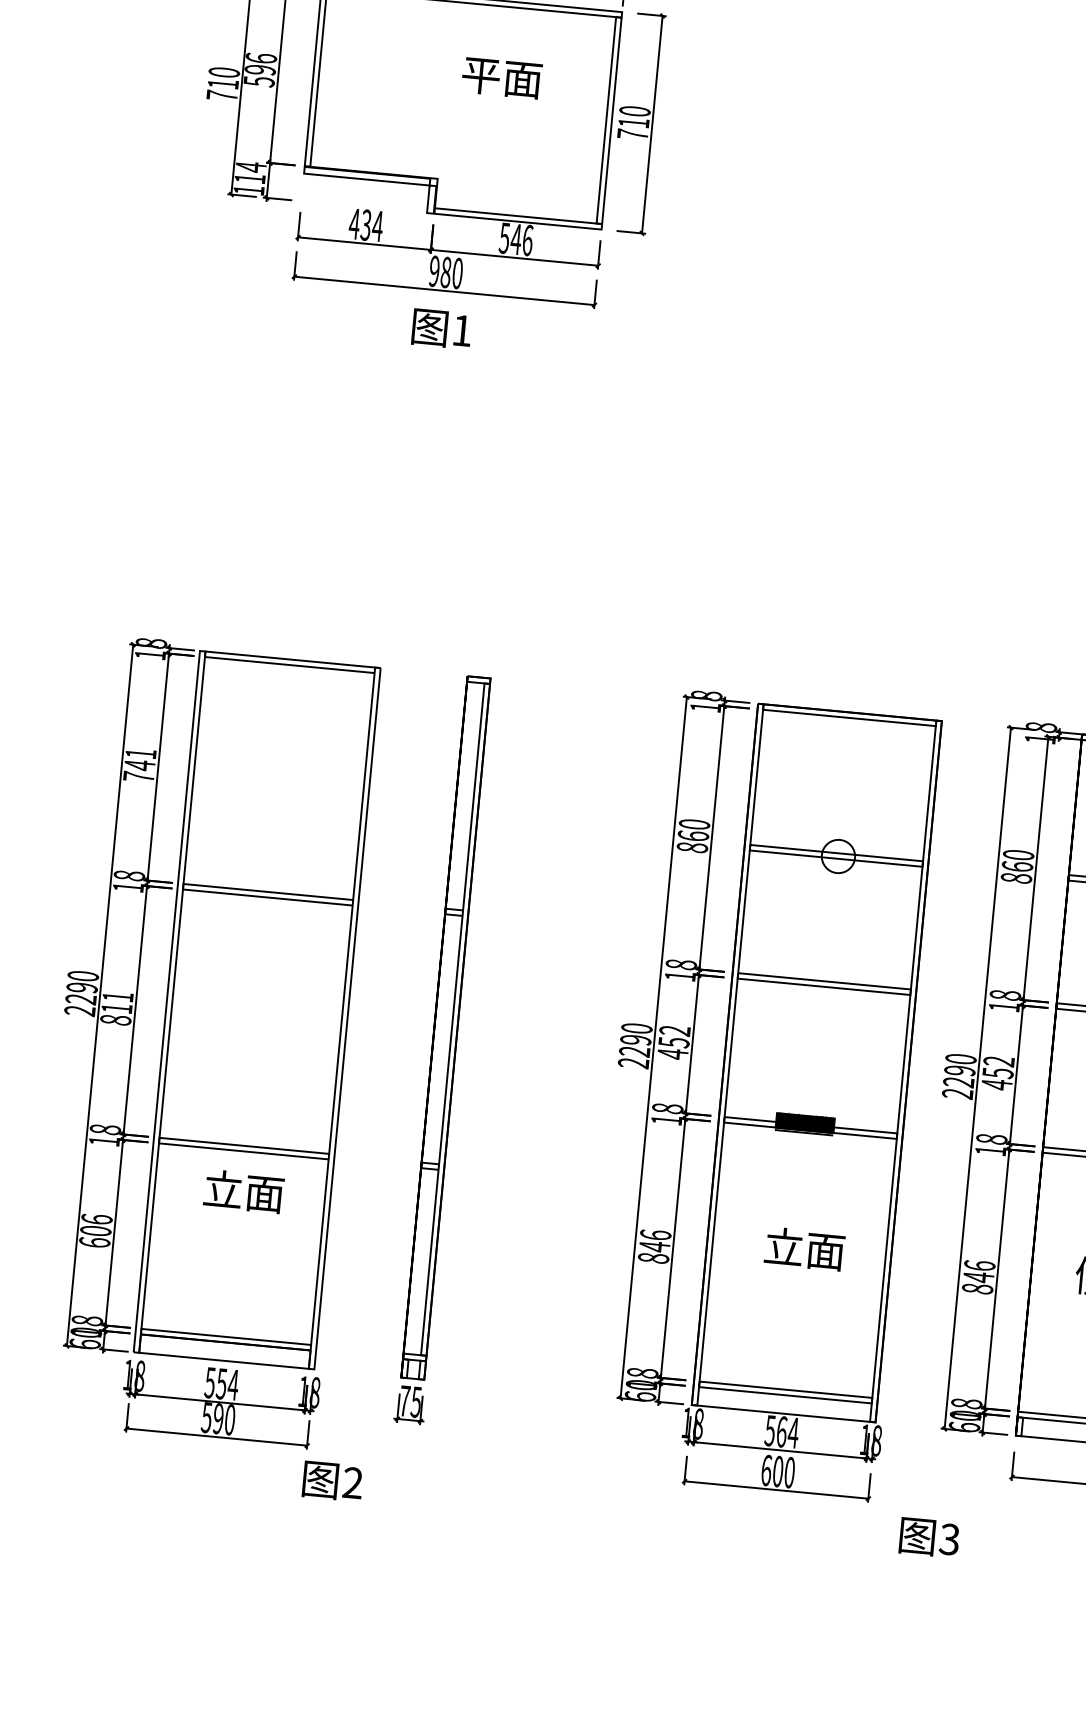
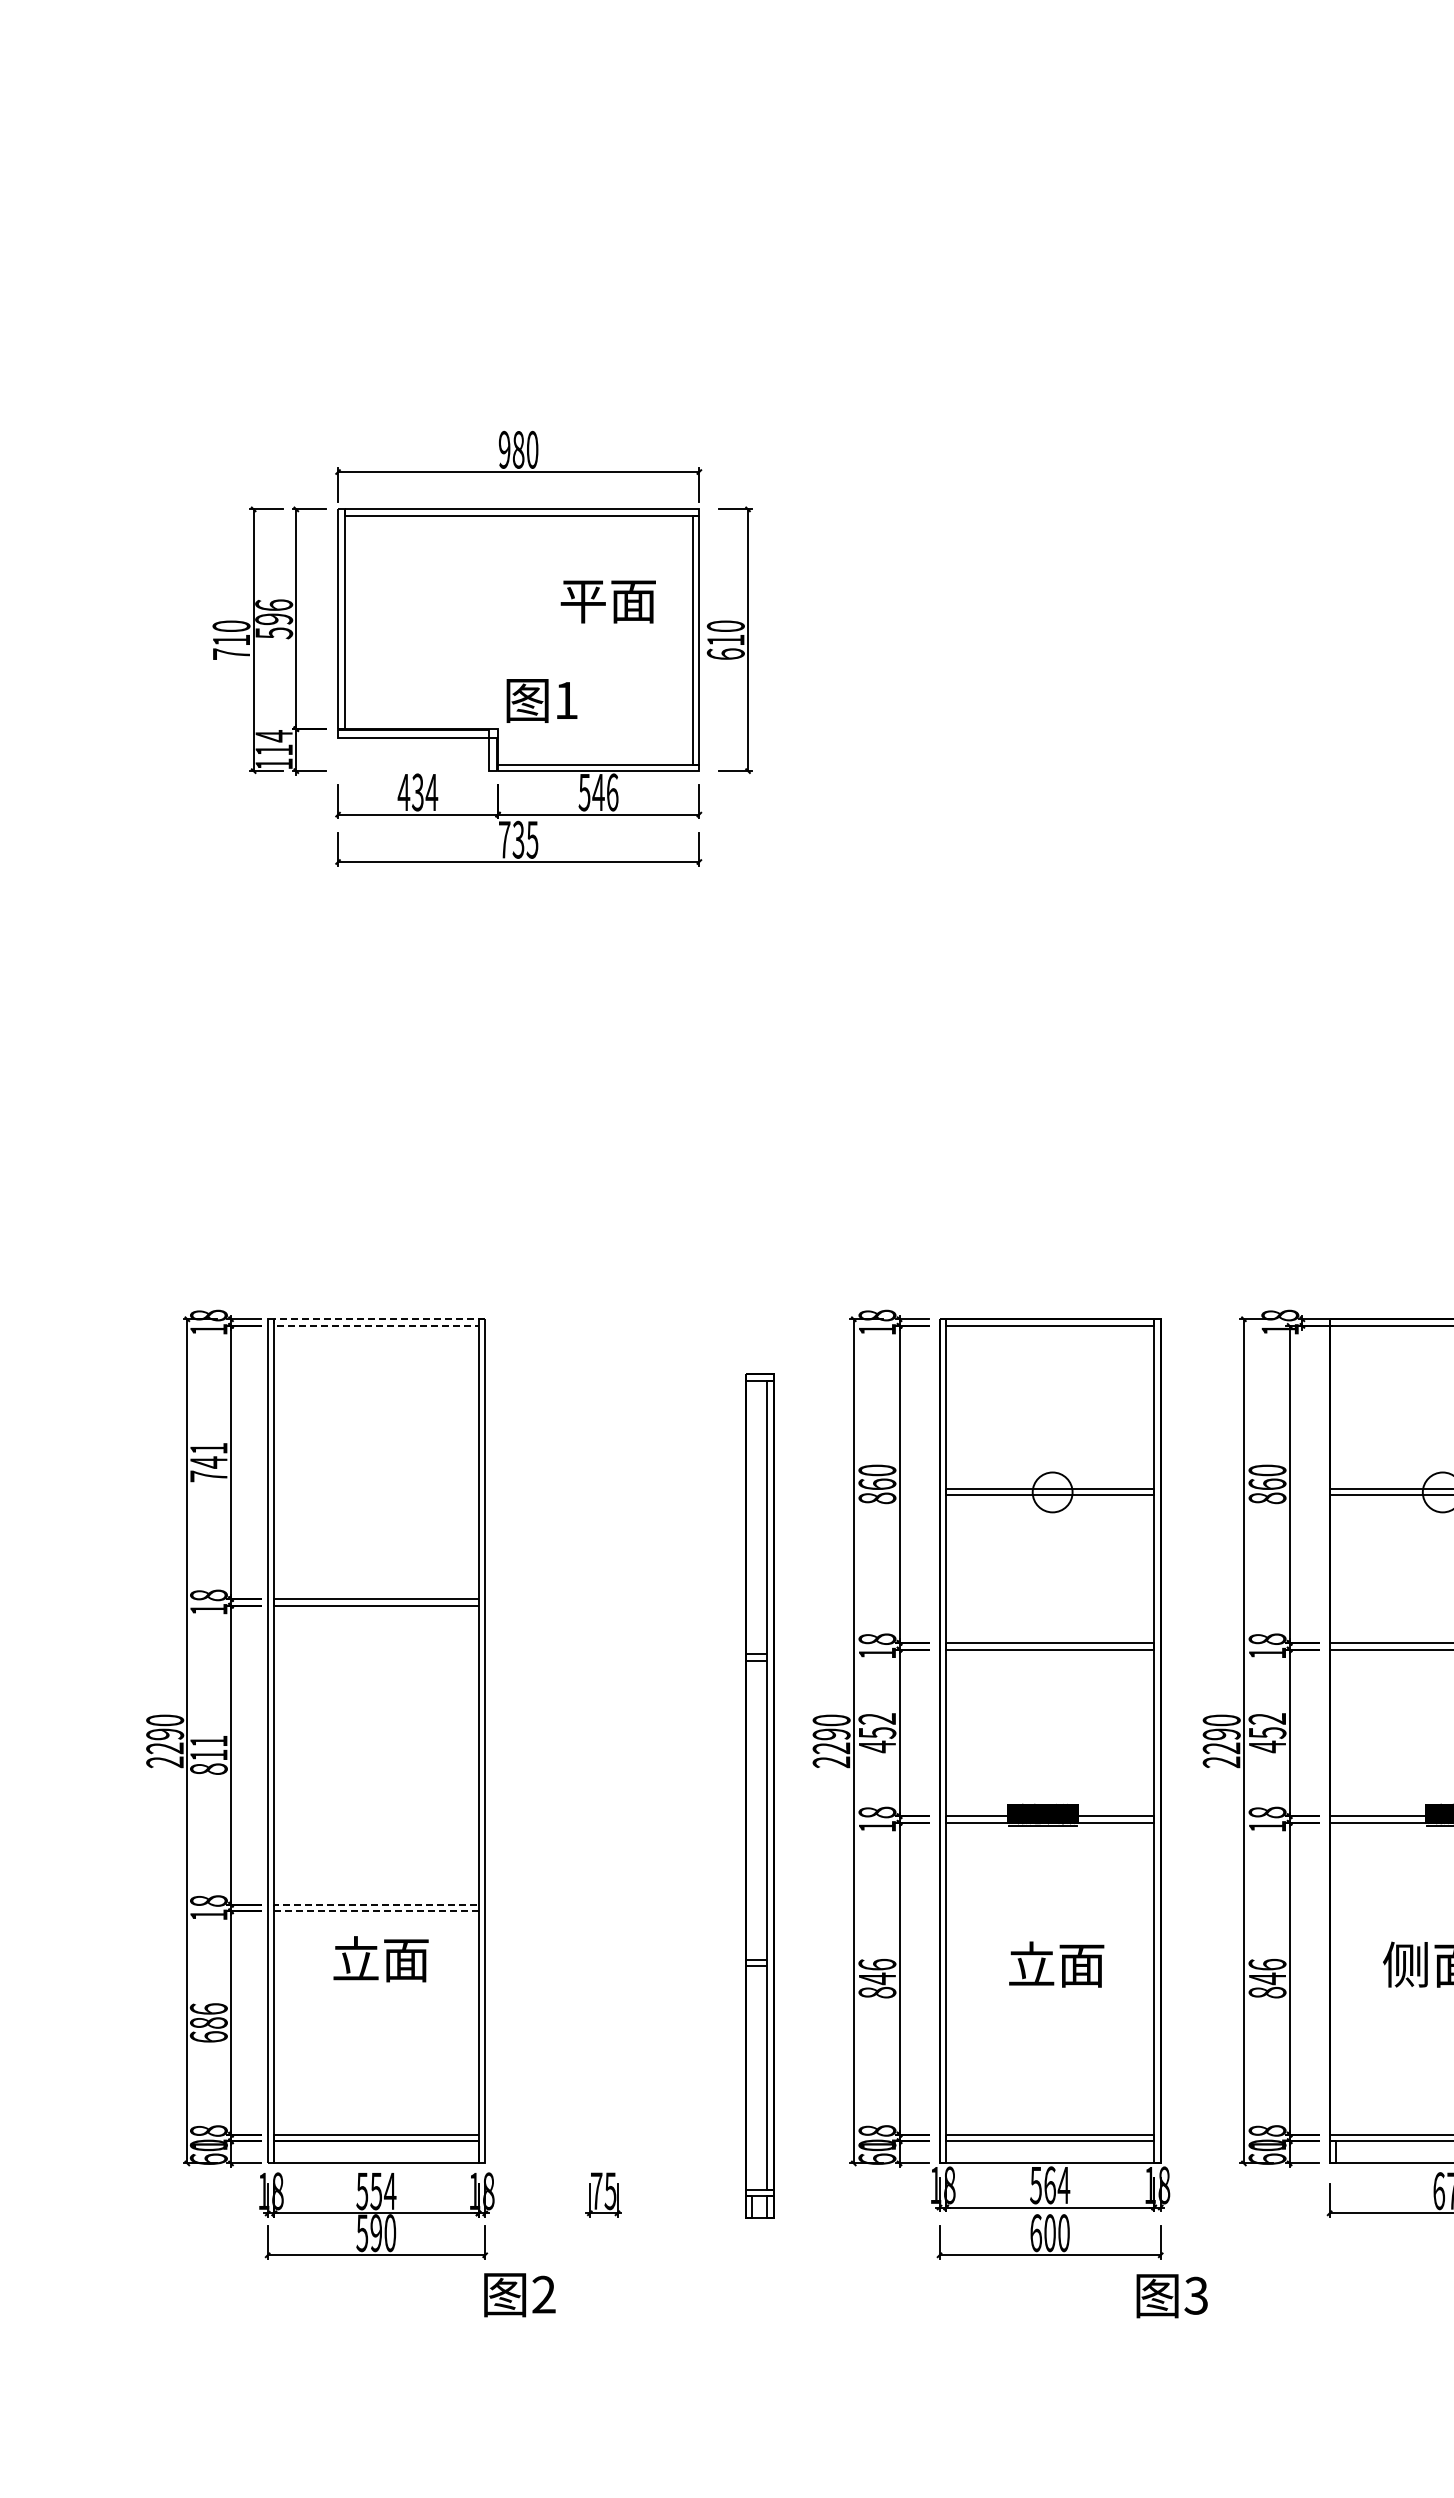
text: (501, 77) -> (607, 601), moved
text: (632, 133) -> (725, 653), 710 -> 610
text: (446, 272) -> (518, 839), 980 -> 735
text: (441, 328) -> (541, 700), moved
line: (205, 652) -> (274, 1320), solid -> dashed
part: (445, 1027) -> (759, 1795), moved
line: (159, 1140) -> (274, 1907), solid -> dashed
text: (95, 1230) -> (208, 2022), 606 -> 686
text: (928, 1538) -> (1171, 2296), moved

